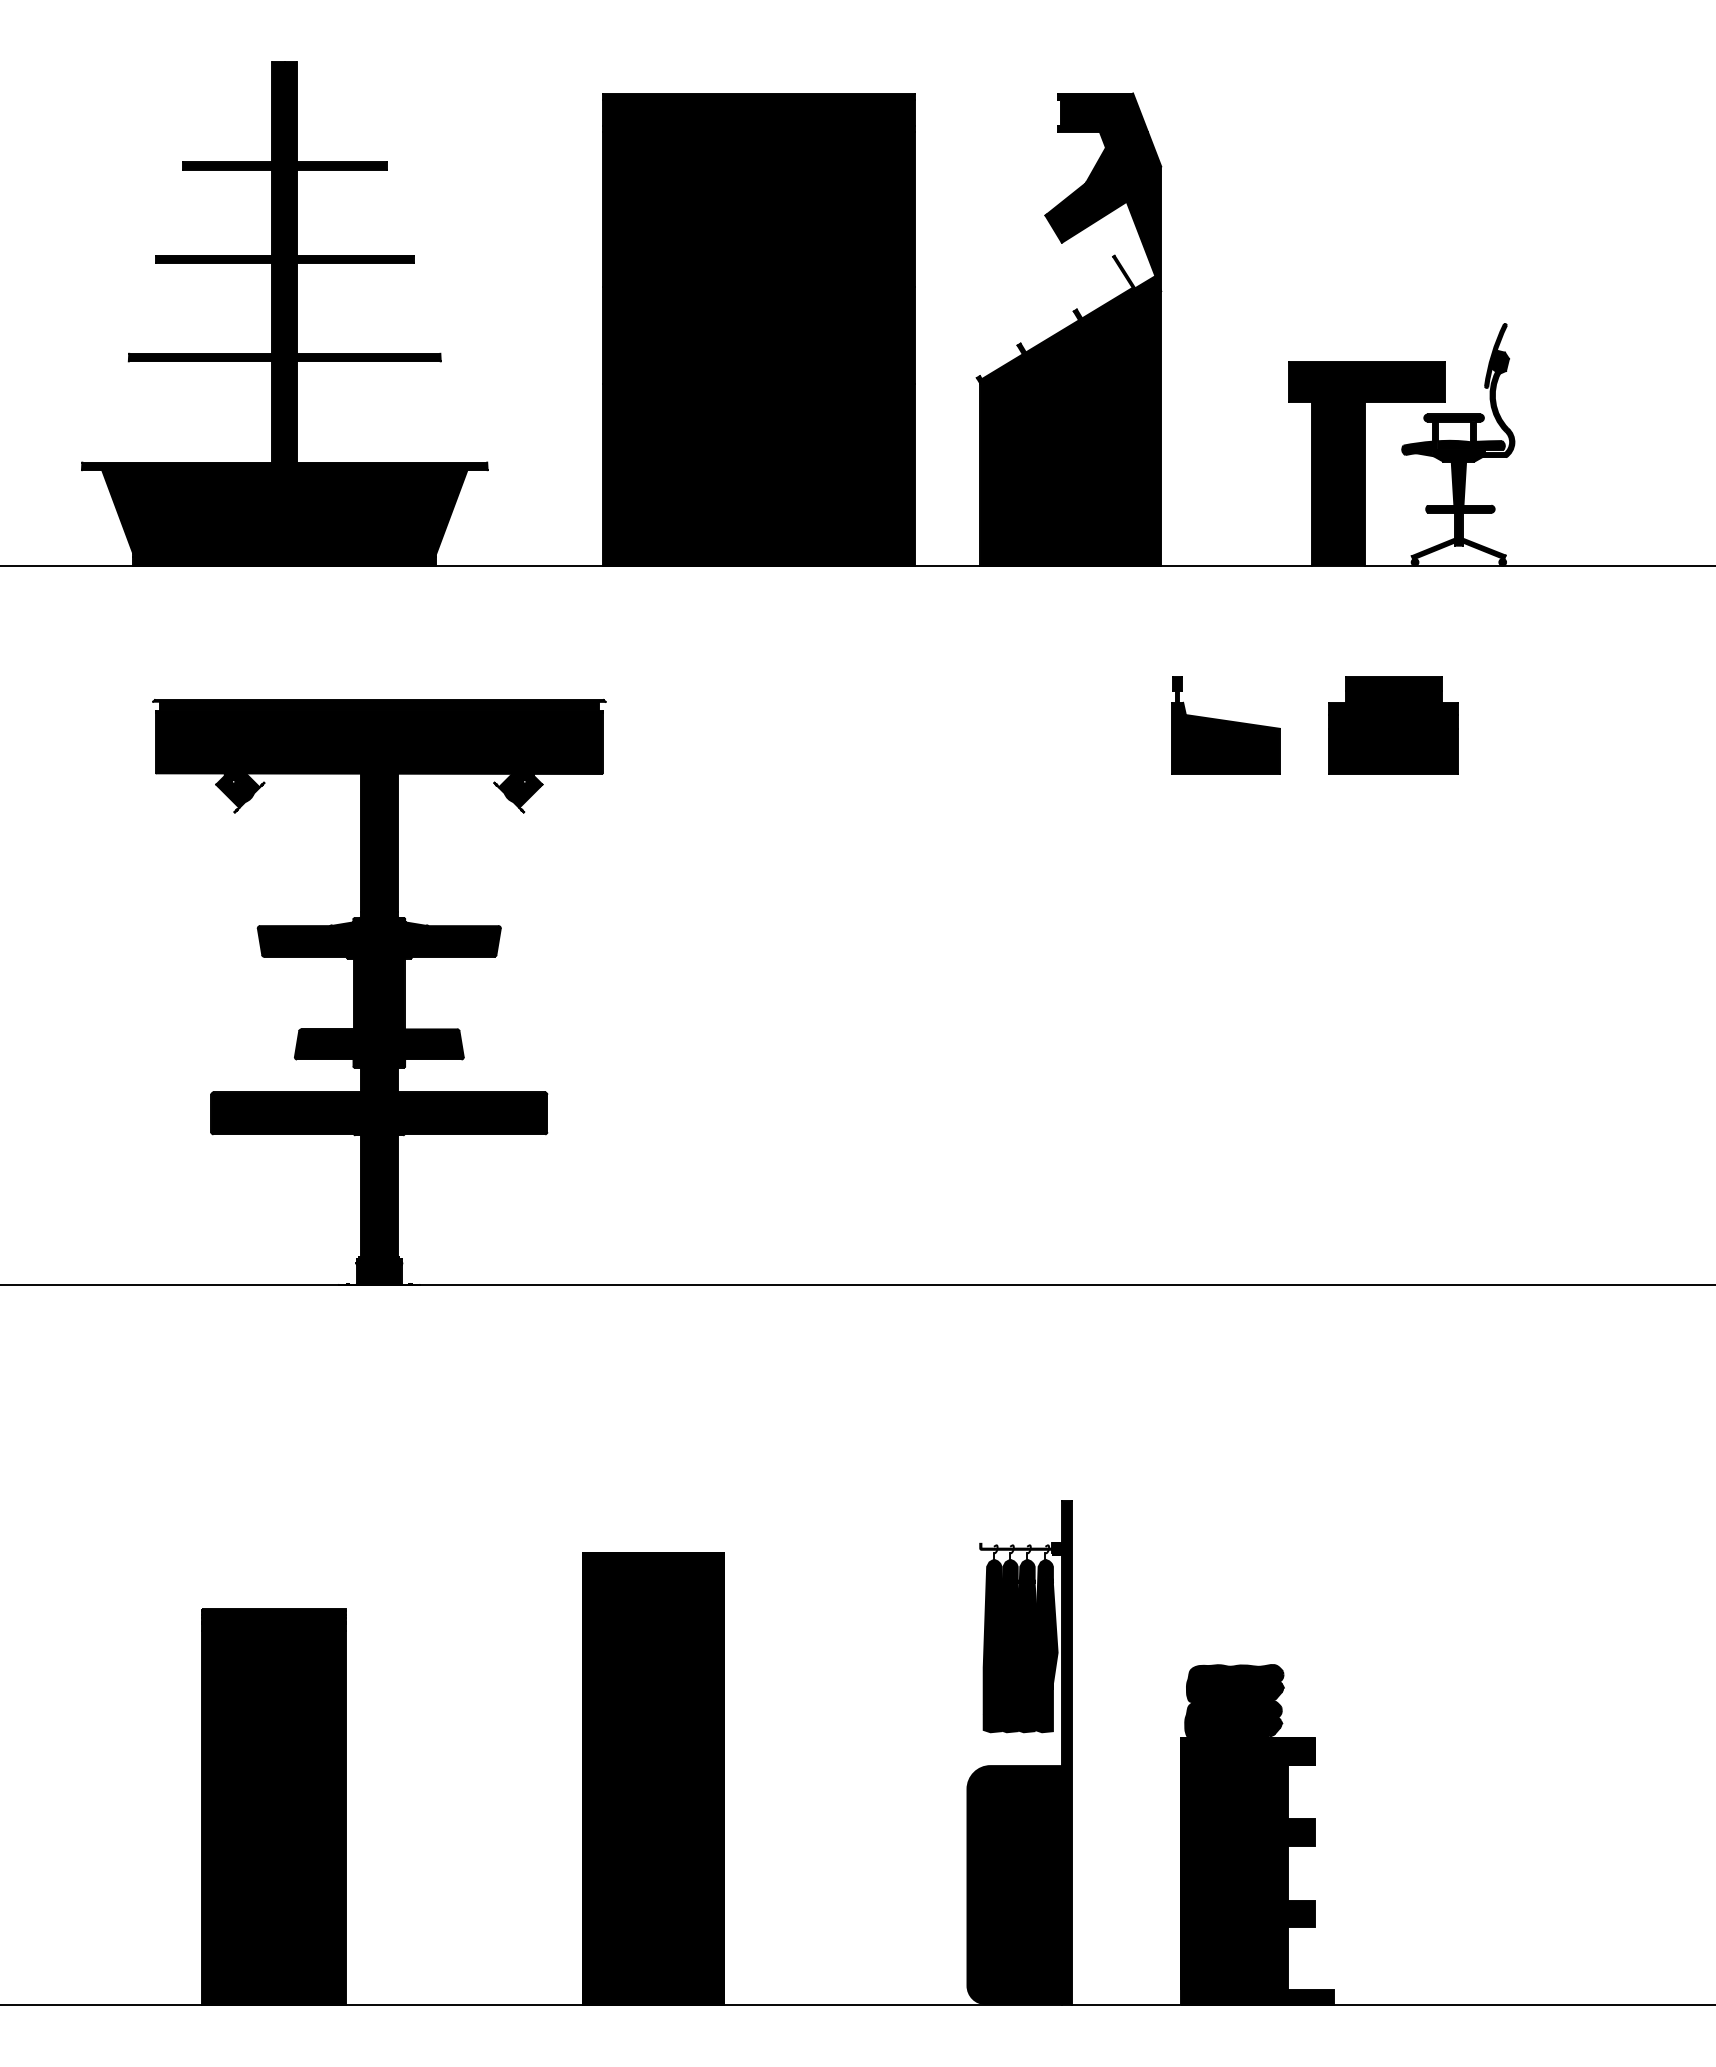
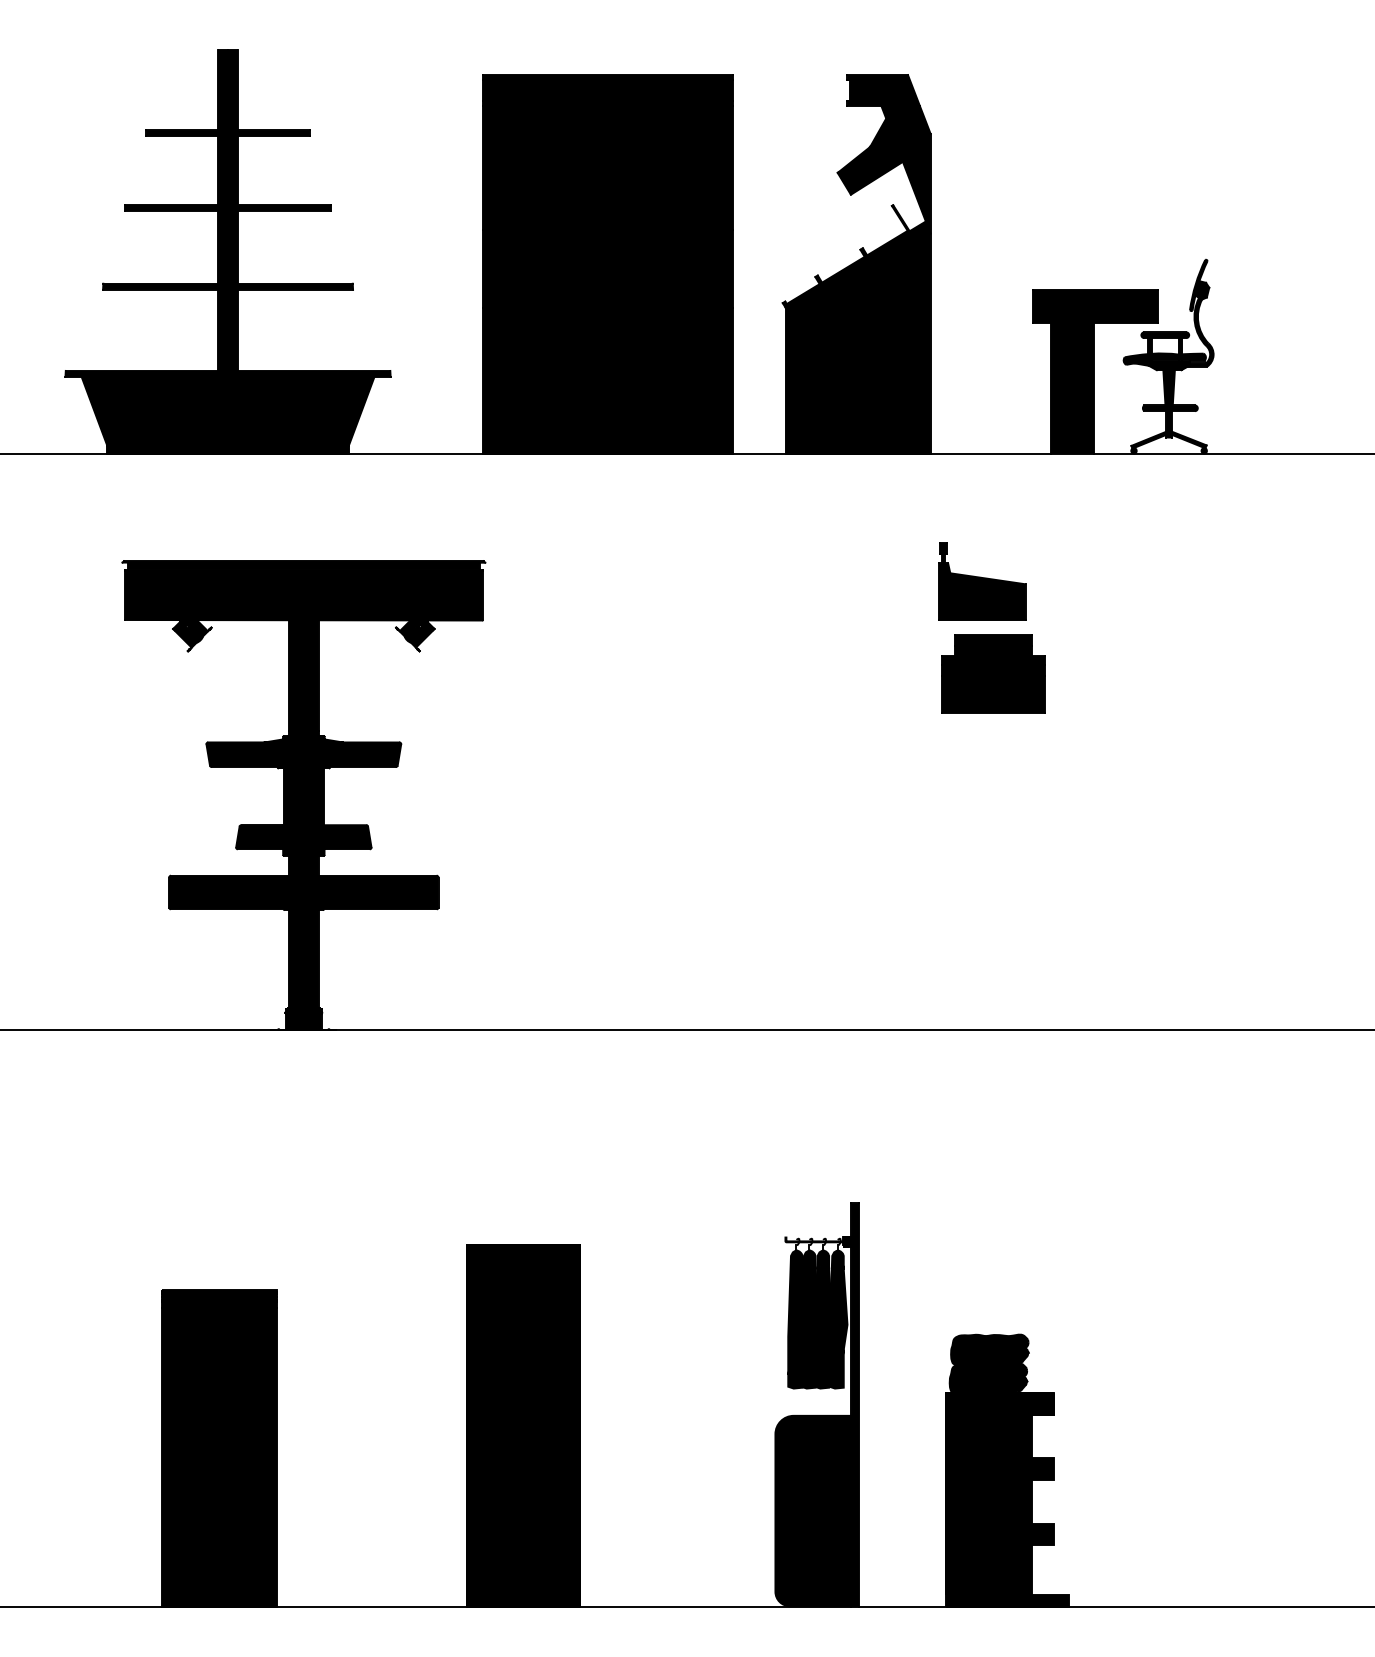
part: (1393, 725) -> (993, 673), moved

